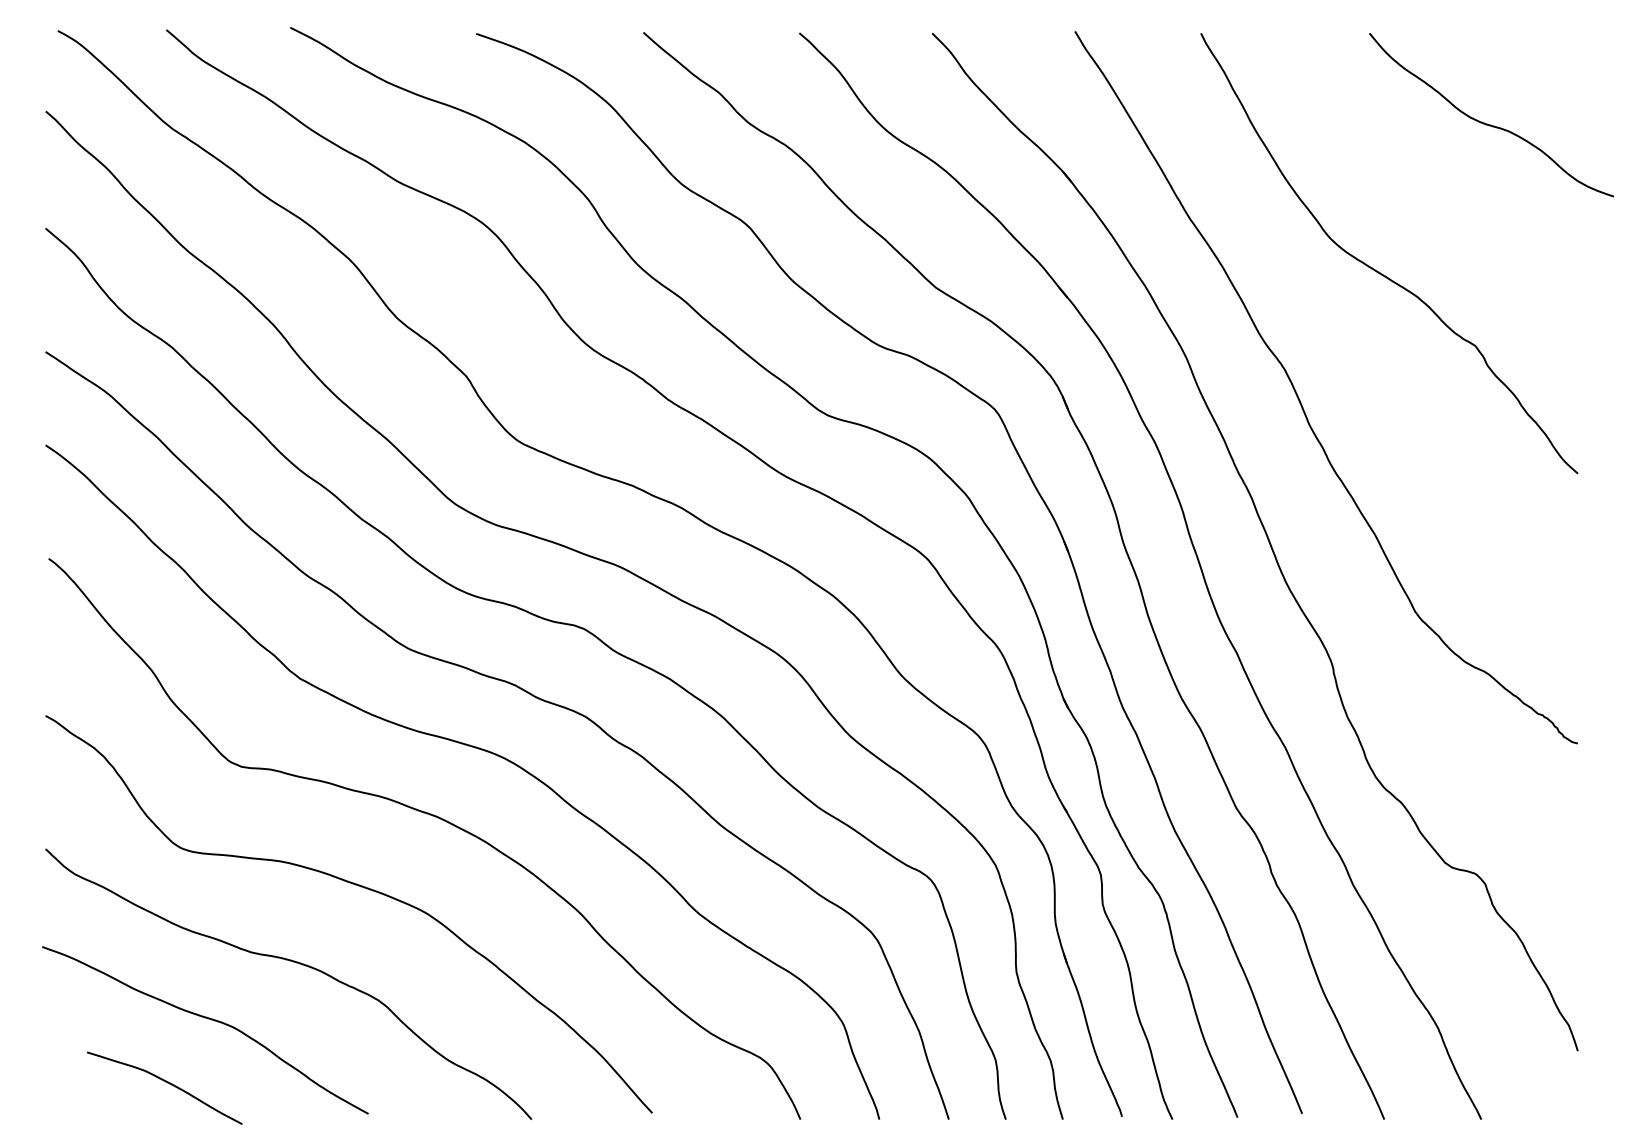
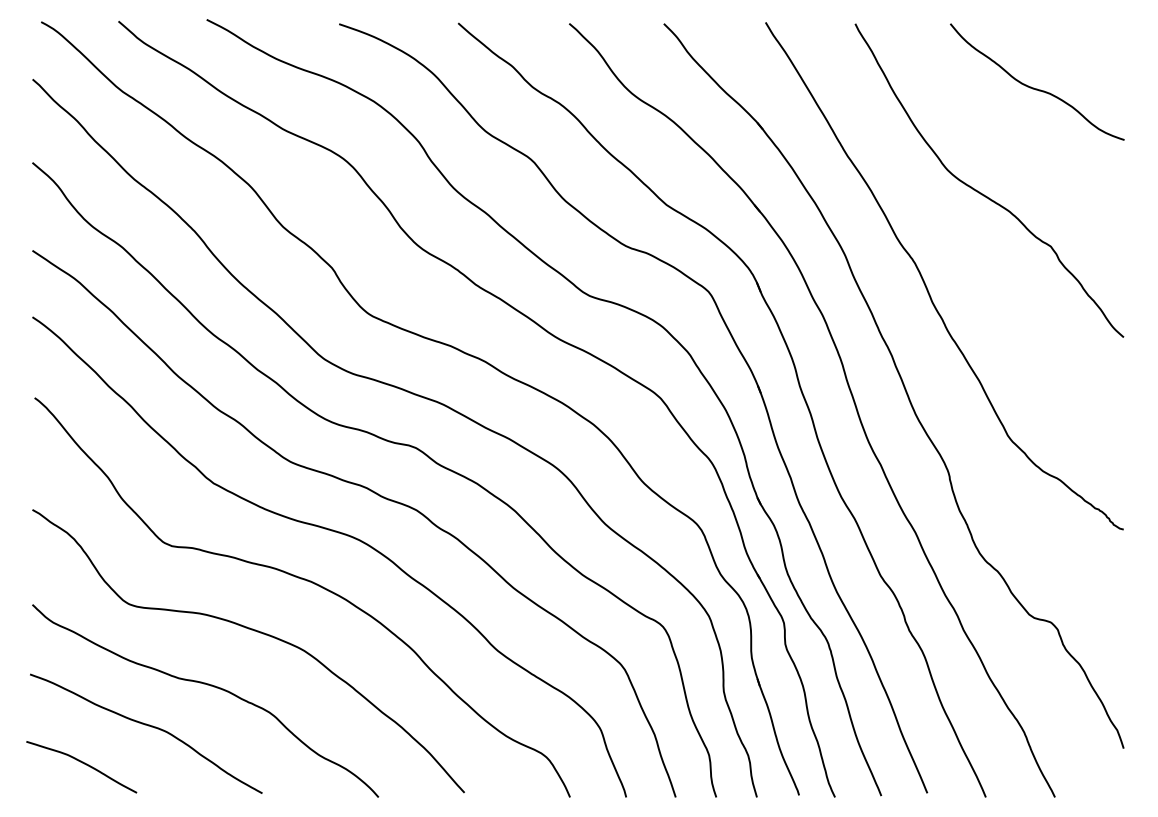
curve: (1487, 123) -> (1034, 88), moved
curve: (167, 1083) -> (83, 763), moved

